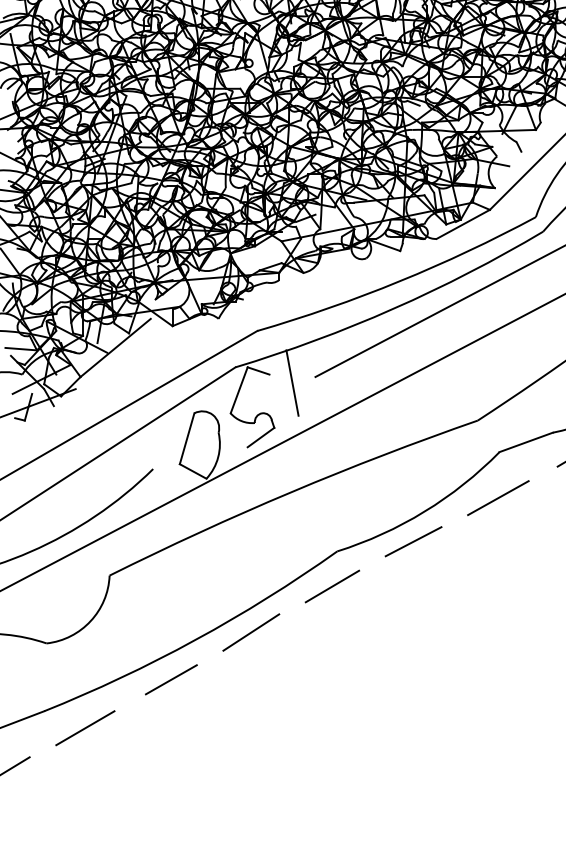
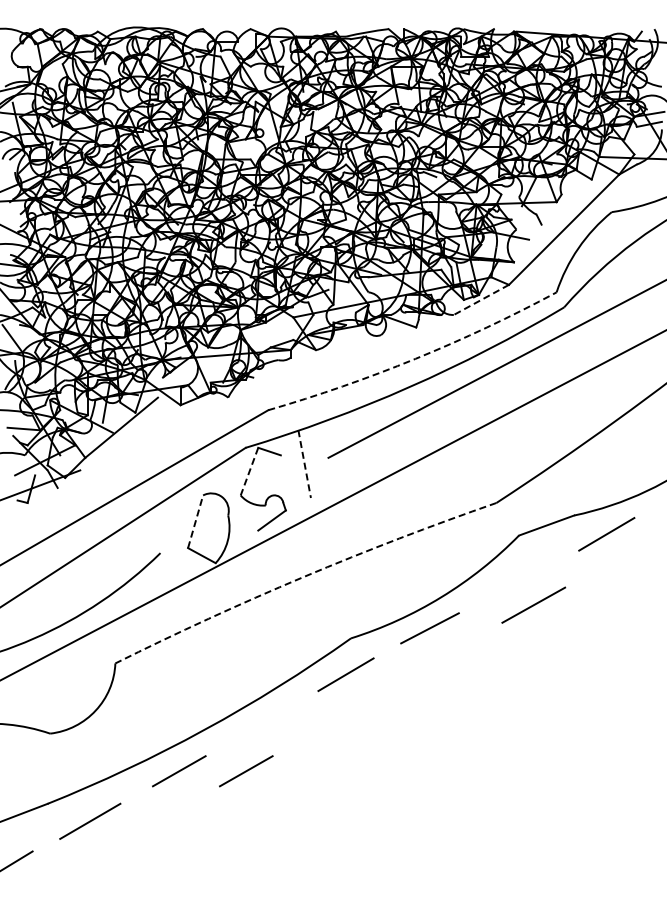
line: (462, 224) -> (480, 300), solid -> dashed
arc: (399, 281) -> (415, 358), solid -> dashed
line: (292, 383) -> (304, 464), solid -> dashed
line: (239, 391) -> (249, 472), solid -> dashed
line: (187, 438) -> (195, 521), solid -> dashed
arc: (291, 492) -> (303, 577), solid -> dashed
line: (498, 497) -> (533, 604), moved
line: (250, 632) -> (261, 722), removed
line: (236, 680) -> (246, 771), added

